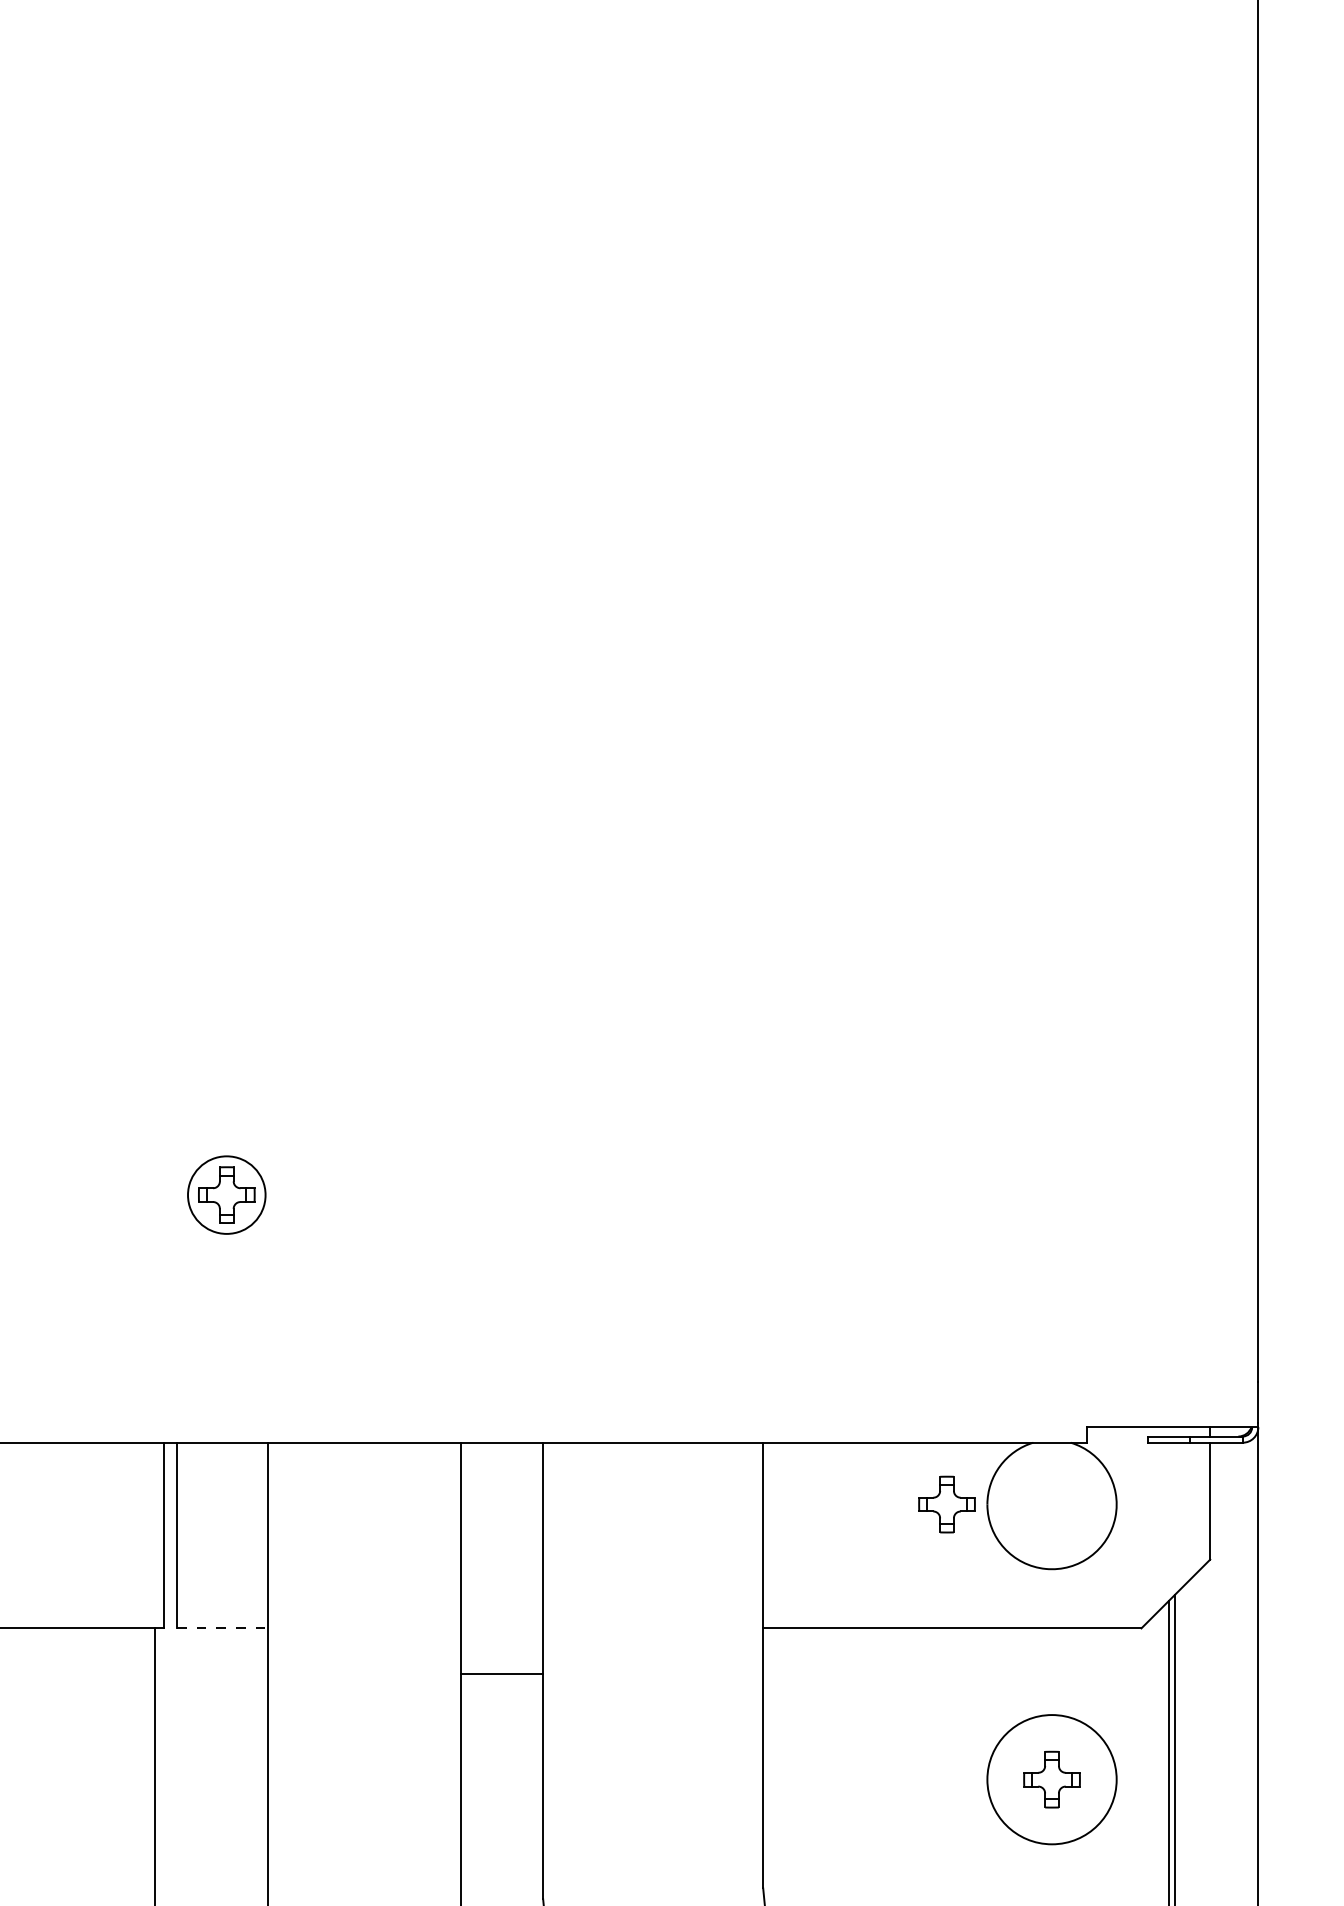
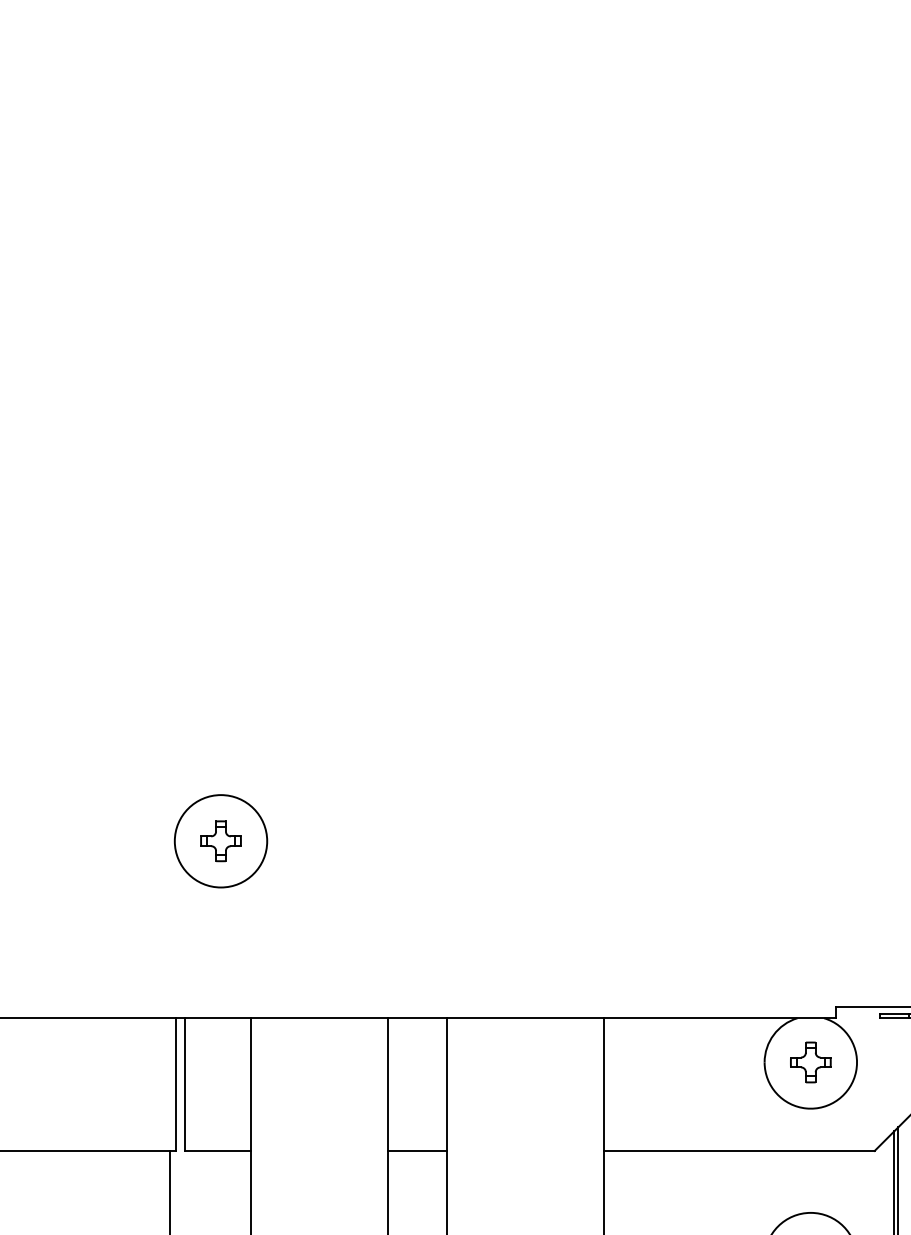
circle: (226, 1194) -> (220, 840), size x1.67
part: (946, 1504) -> (810, 1062), moved
line: (222, 1628) -> (217, 1151), dashed -> solid
line: (501, 1674) -> (417, 1151), moved

